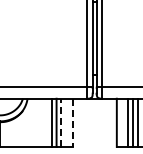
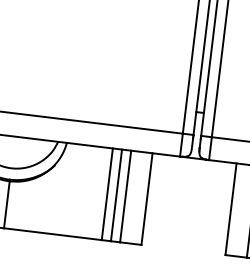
line: (61, 122) -> (125, 195), dashed -> solid
line: (72, 123) -> (146, 200), dashed -> solid

